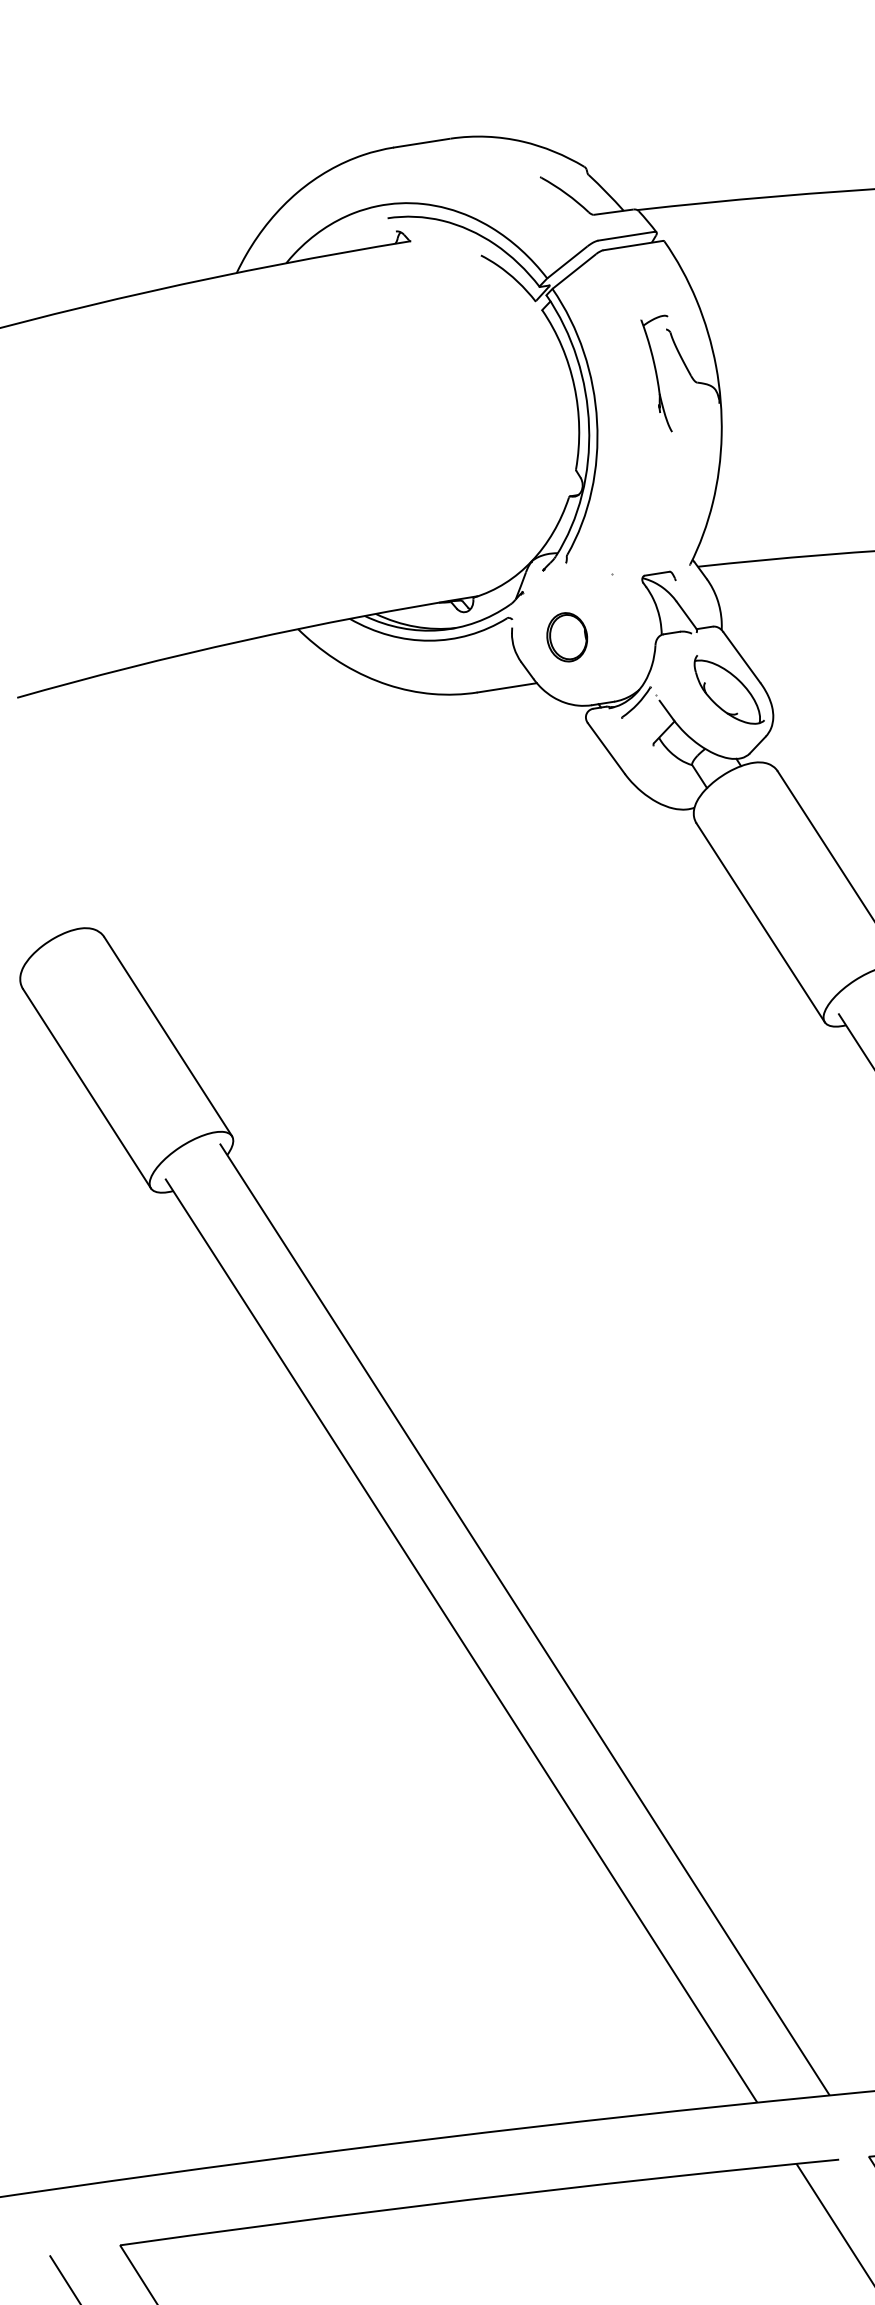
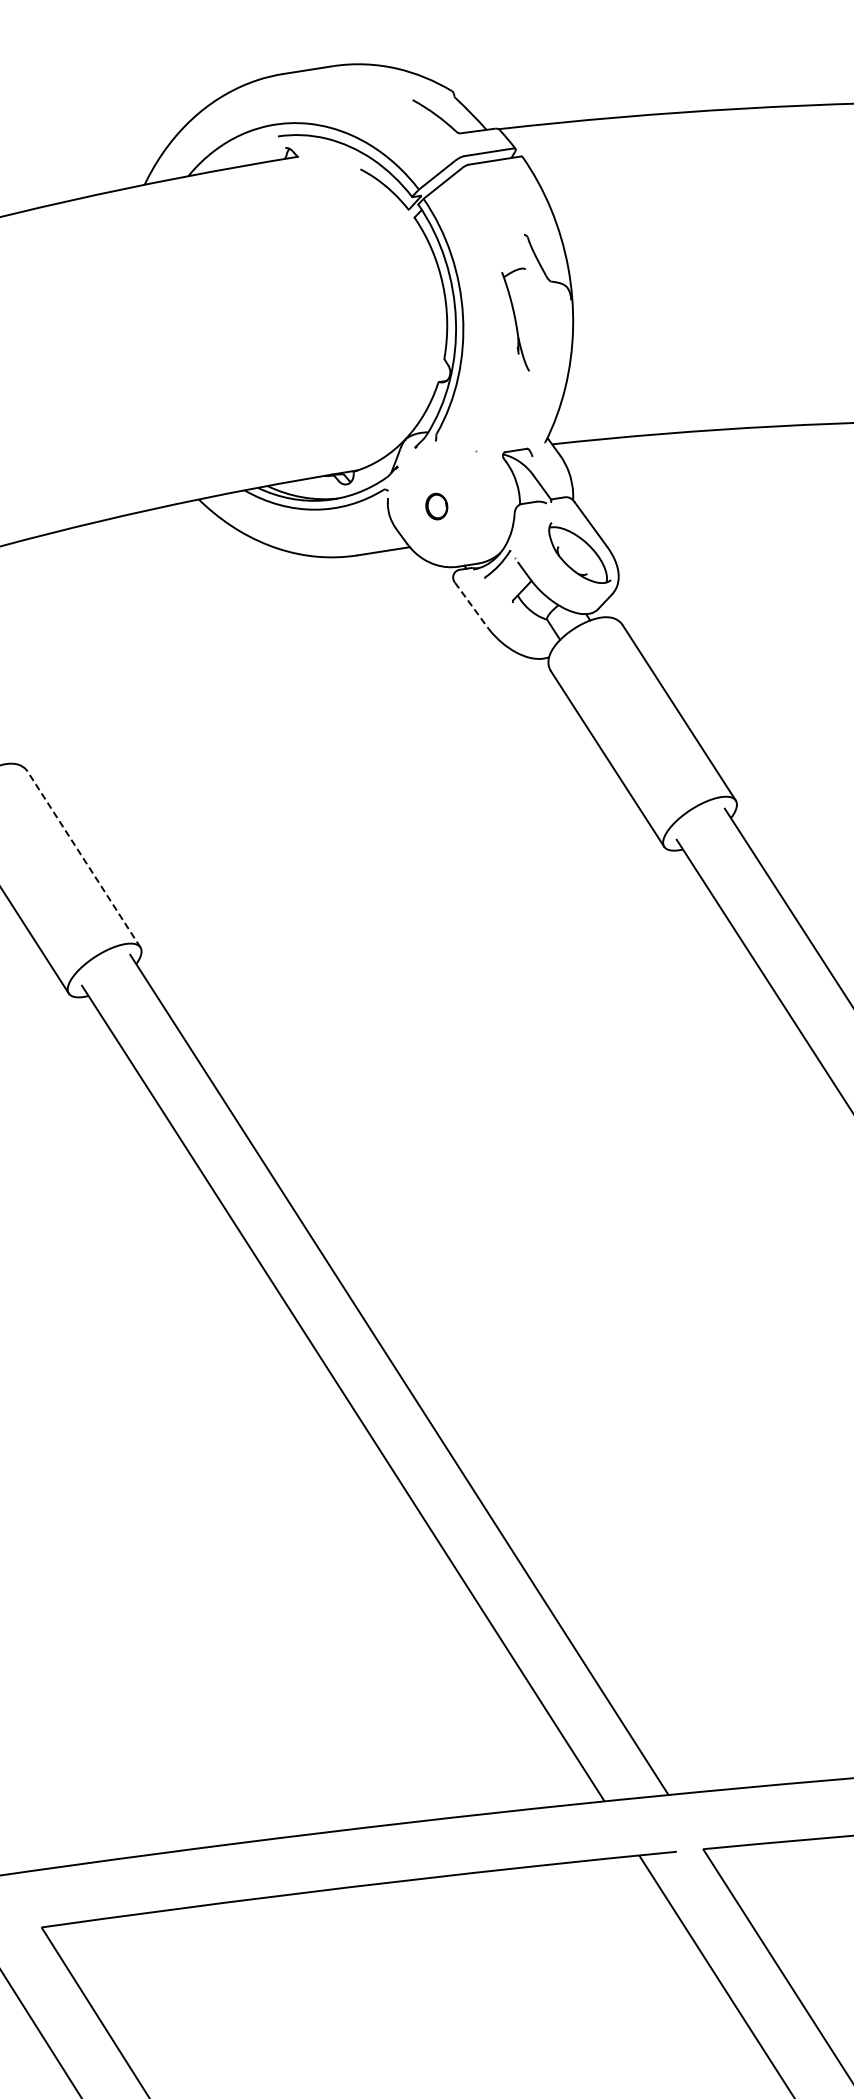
part: (656, 373) -> (515, 319), moved
part: (567, 637) -> (436, 506), size x0.6
line: (606, 749) -> (471, 605), solid -> dashed
line: (168, 1036) -> (84, 859), solid -> dashed

